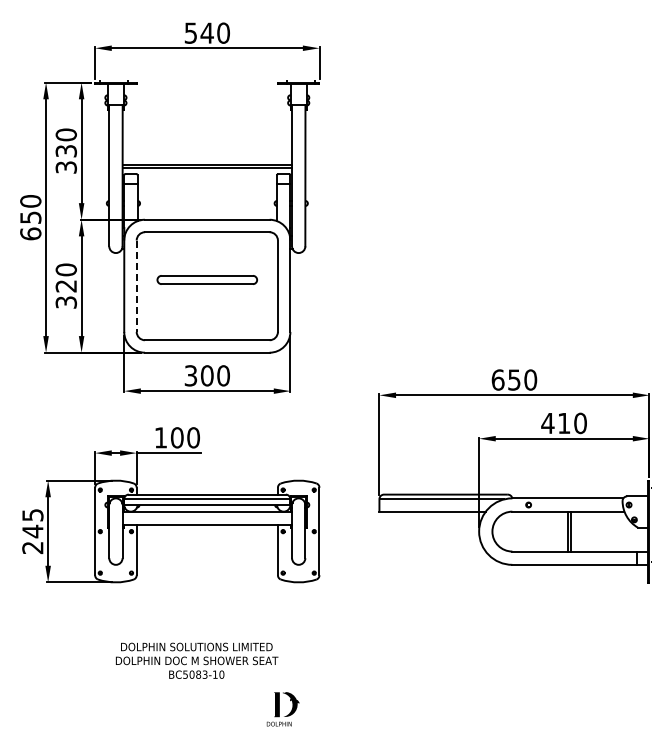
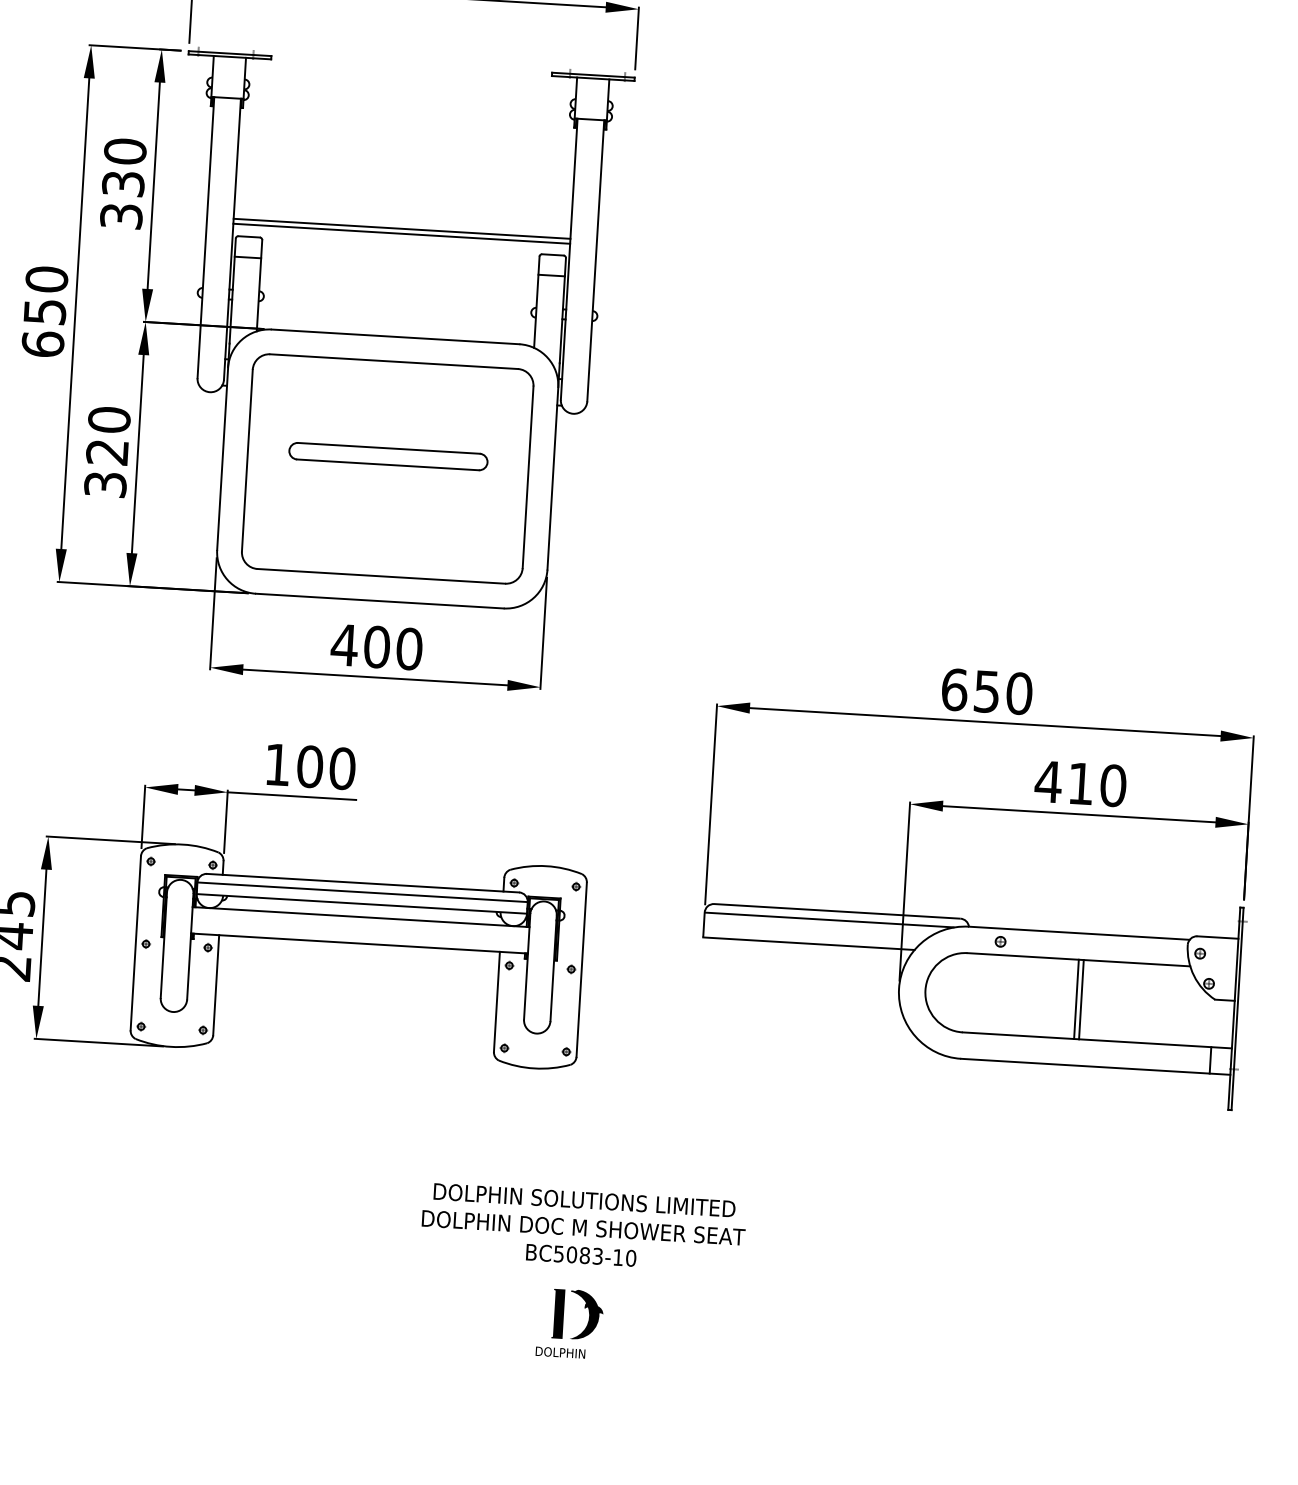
line: (136, 286) -> (246, 461), dashed -> solid
text: (190, 375) -> (343, 644), 300 -> 400
text: (197, 660) -> (584, 1227), moved
text: (282, 709) -> (568, 1324), moved

